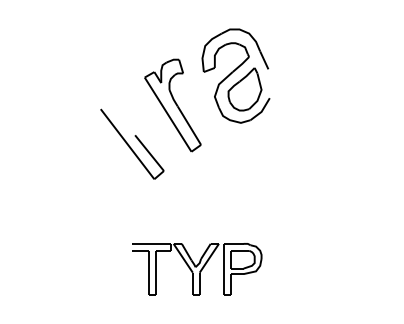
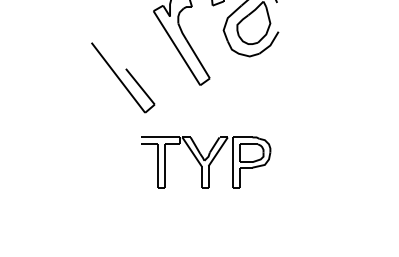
part: (132, 143) -> (123, 77), moved
part: (197, 269) -> (206, 163), moved

